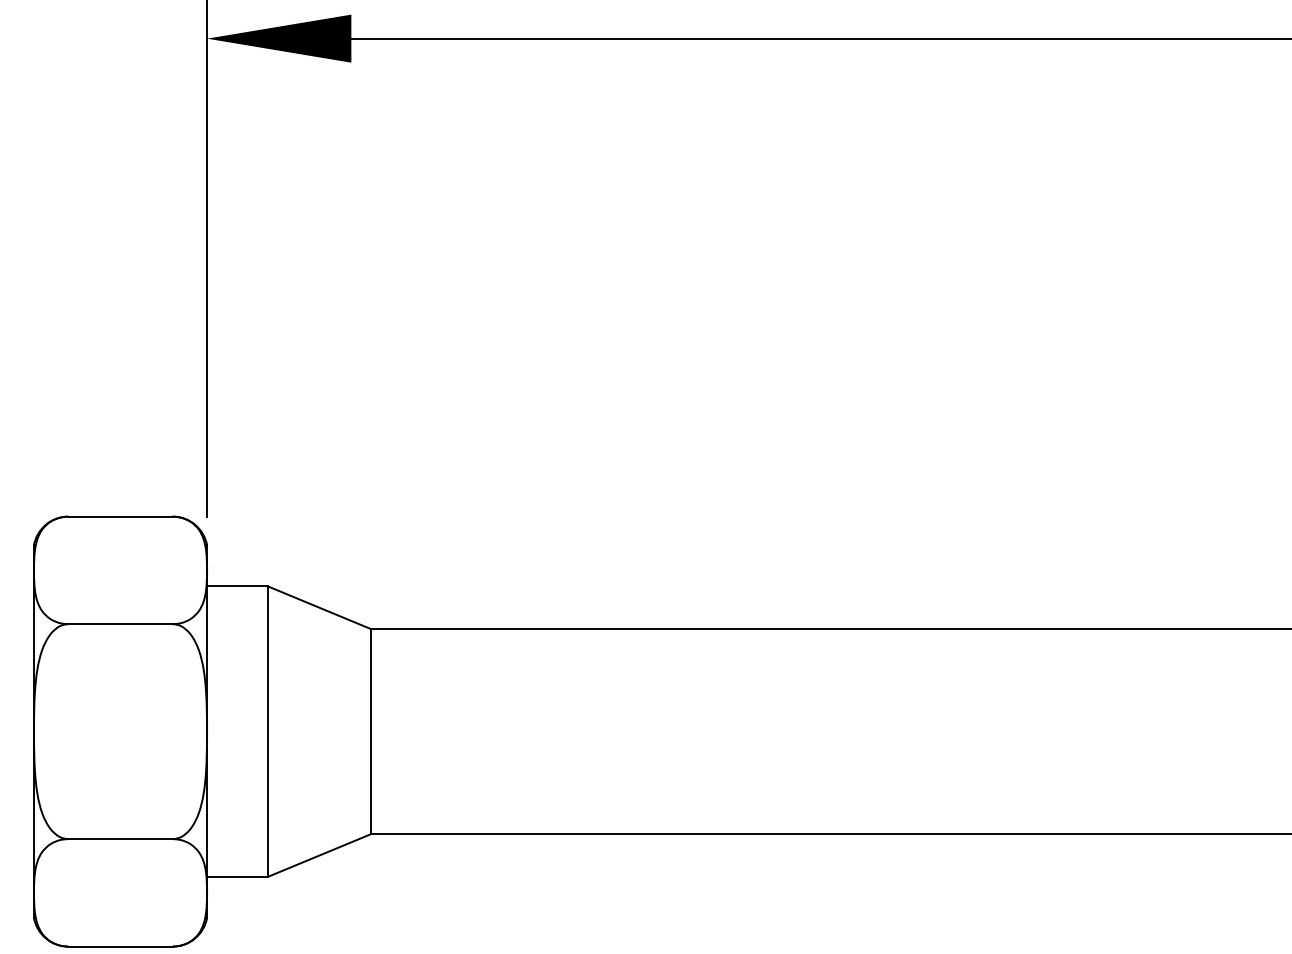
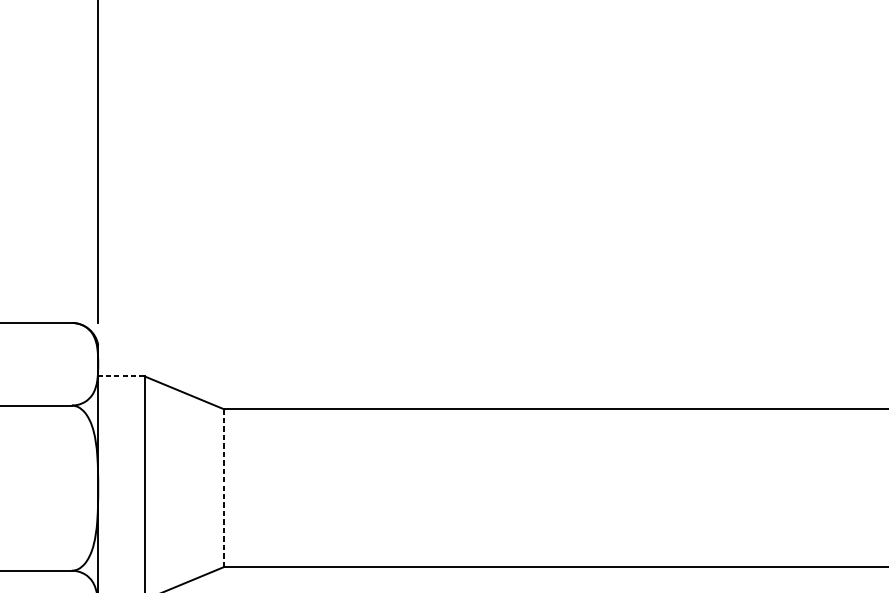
line: (236, 586) -> (120, 376), solid -> dashed
line: (371, 732) -> (224, 488), solid -> dashed

